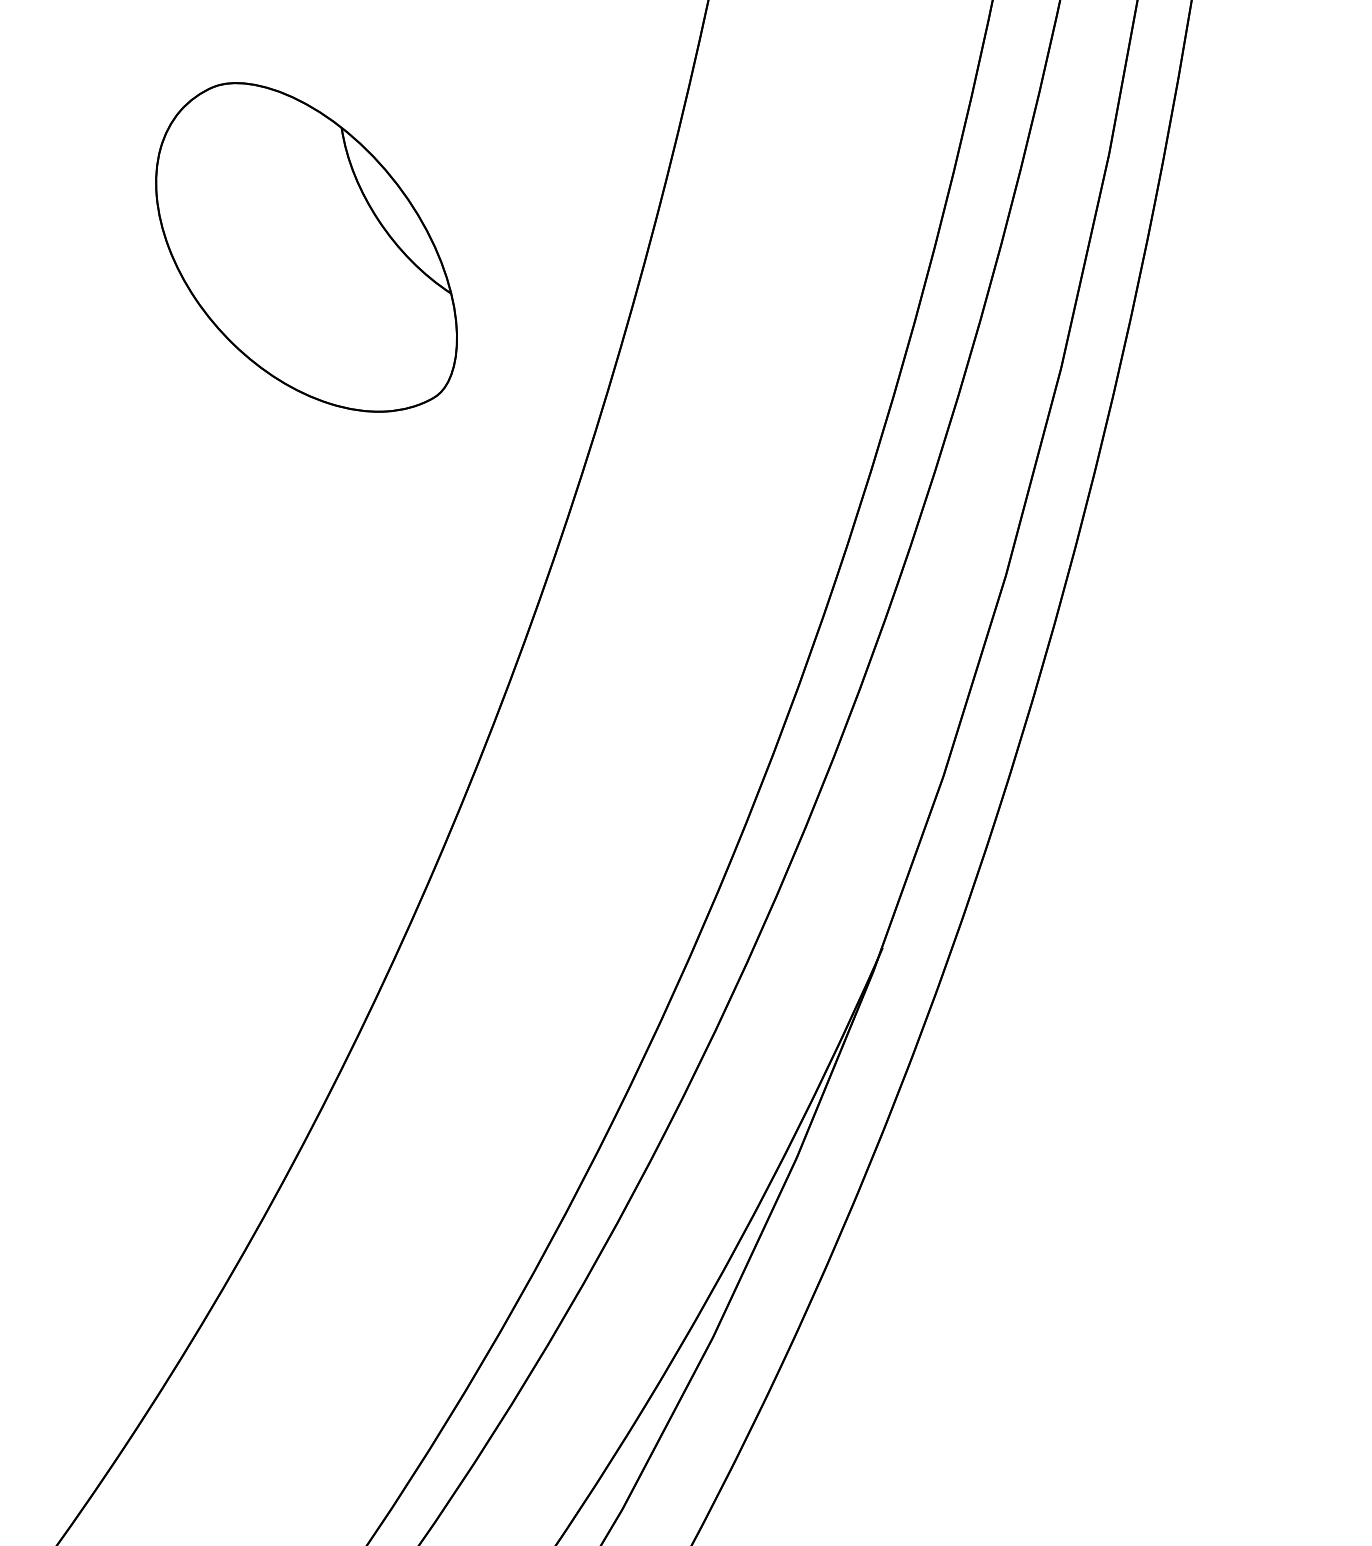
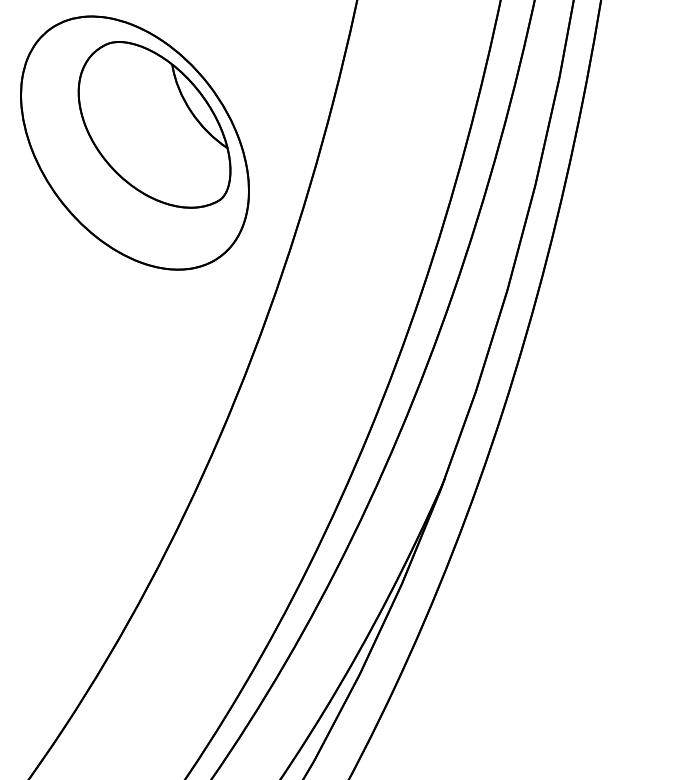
part: (266, 282) -> (134, 142), added

